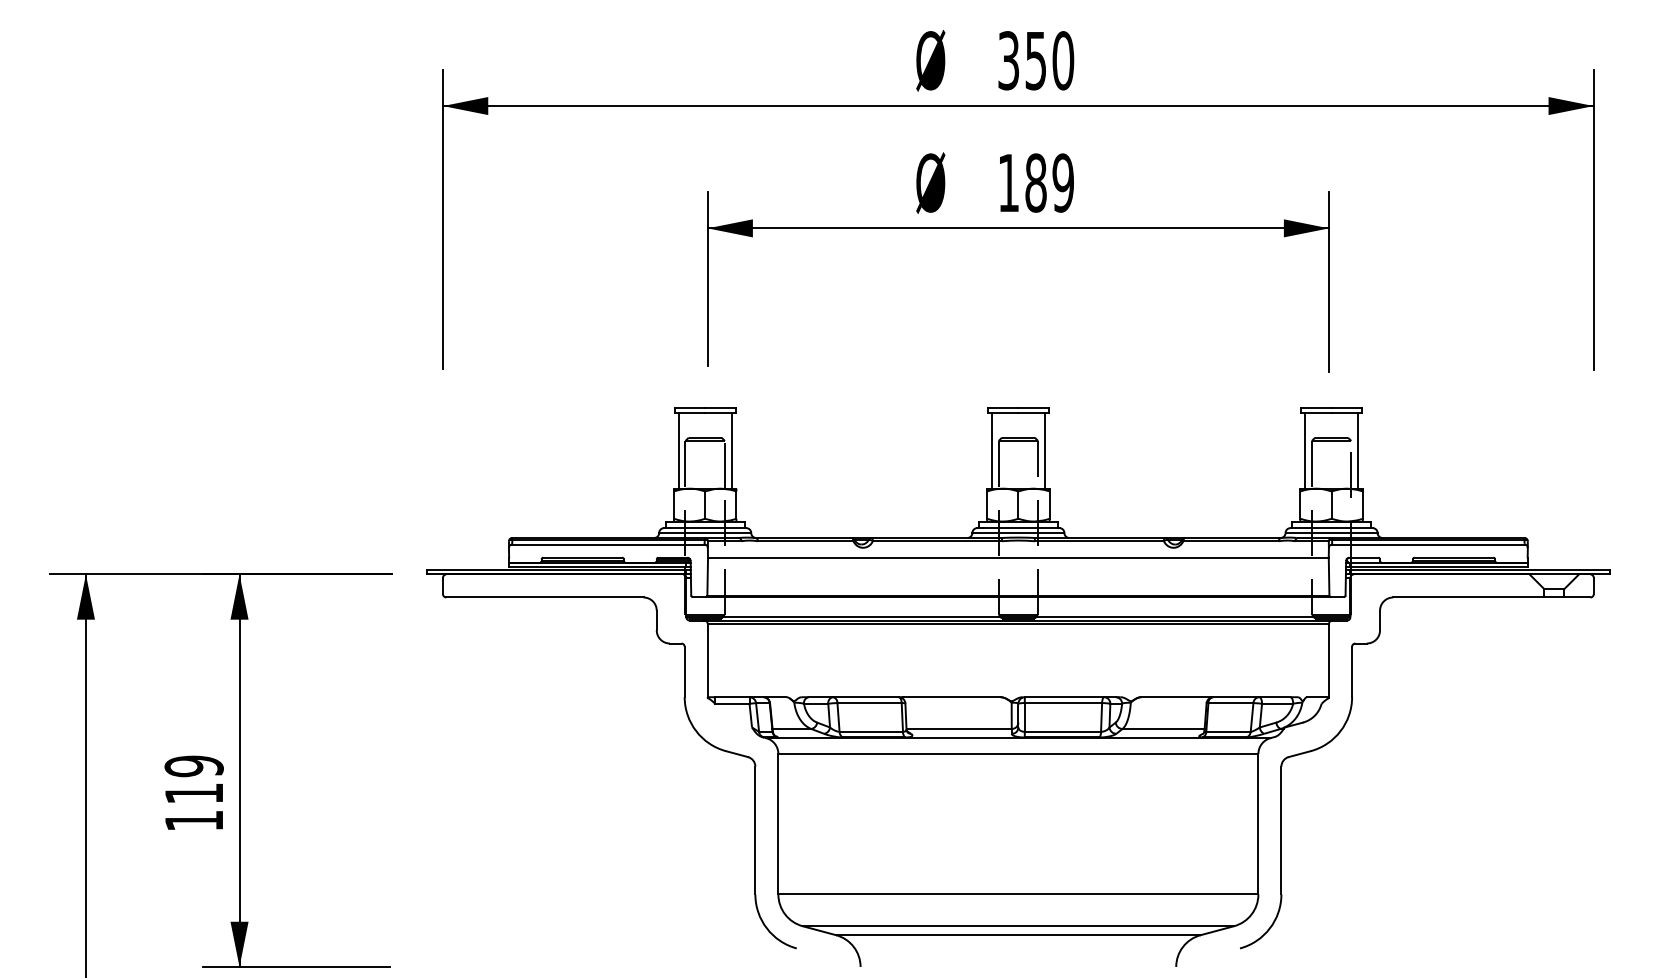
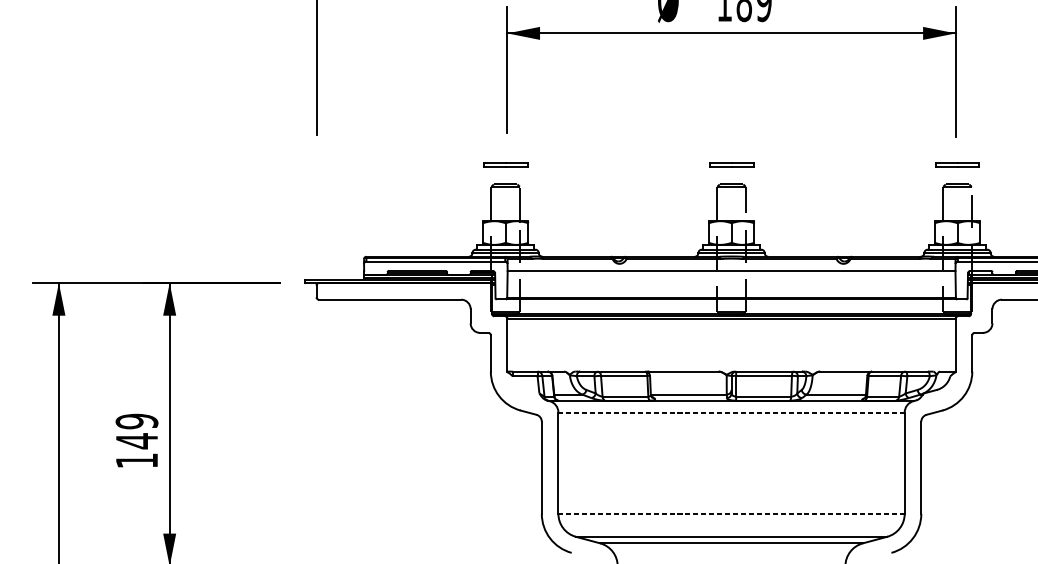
line: (678, 450) -> (486, 193), removed
line: (731, 450) -> (524, 193), removed
line: (992, 450) -> (712, 193), removed
line: (1044, 450) -> (750, 193), removed
line: (1305, 450) -> (938, 193), removed
line: (1357, 450) -> (976, 193), removed
line: (1017, 753) -> (730, 412), solid -> dashed
text: (193, 793) -> (136, 441), 119 -> 149
line: (1018, 894) -> (731, 513), solid -> dashed

